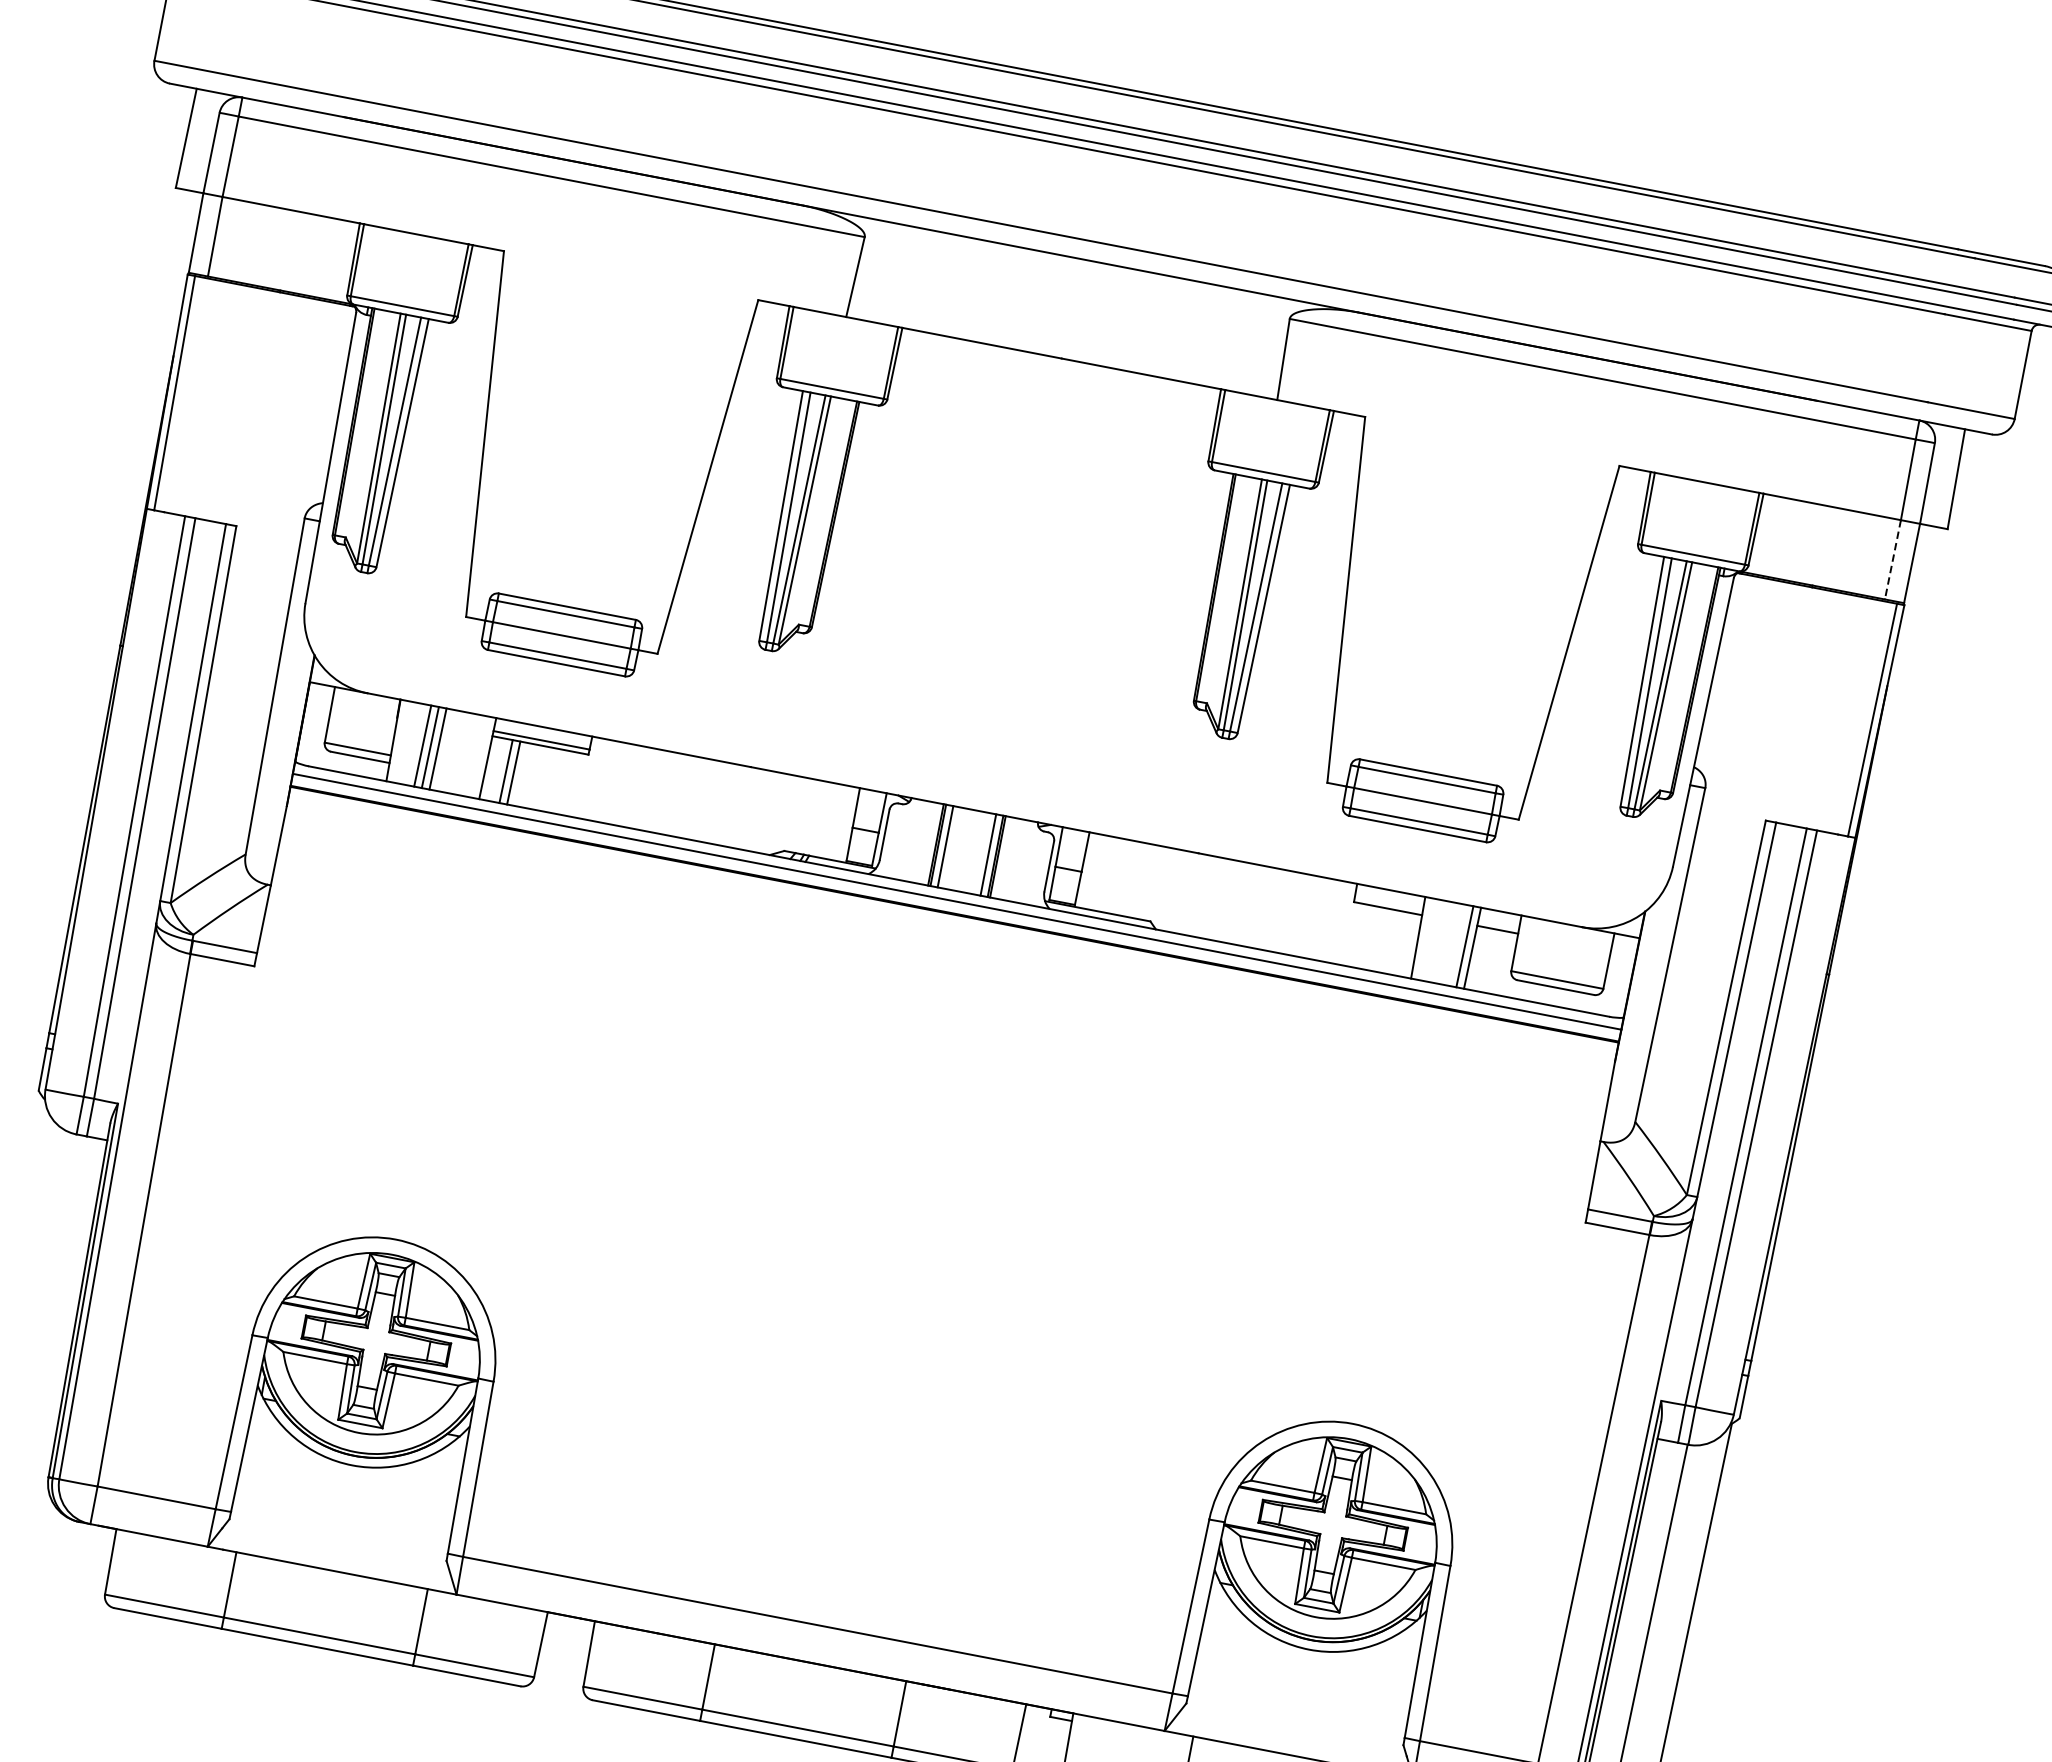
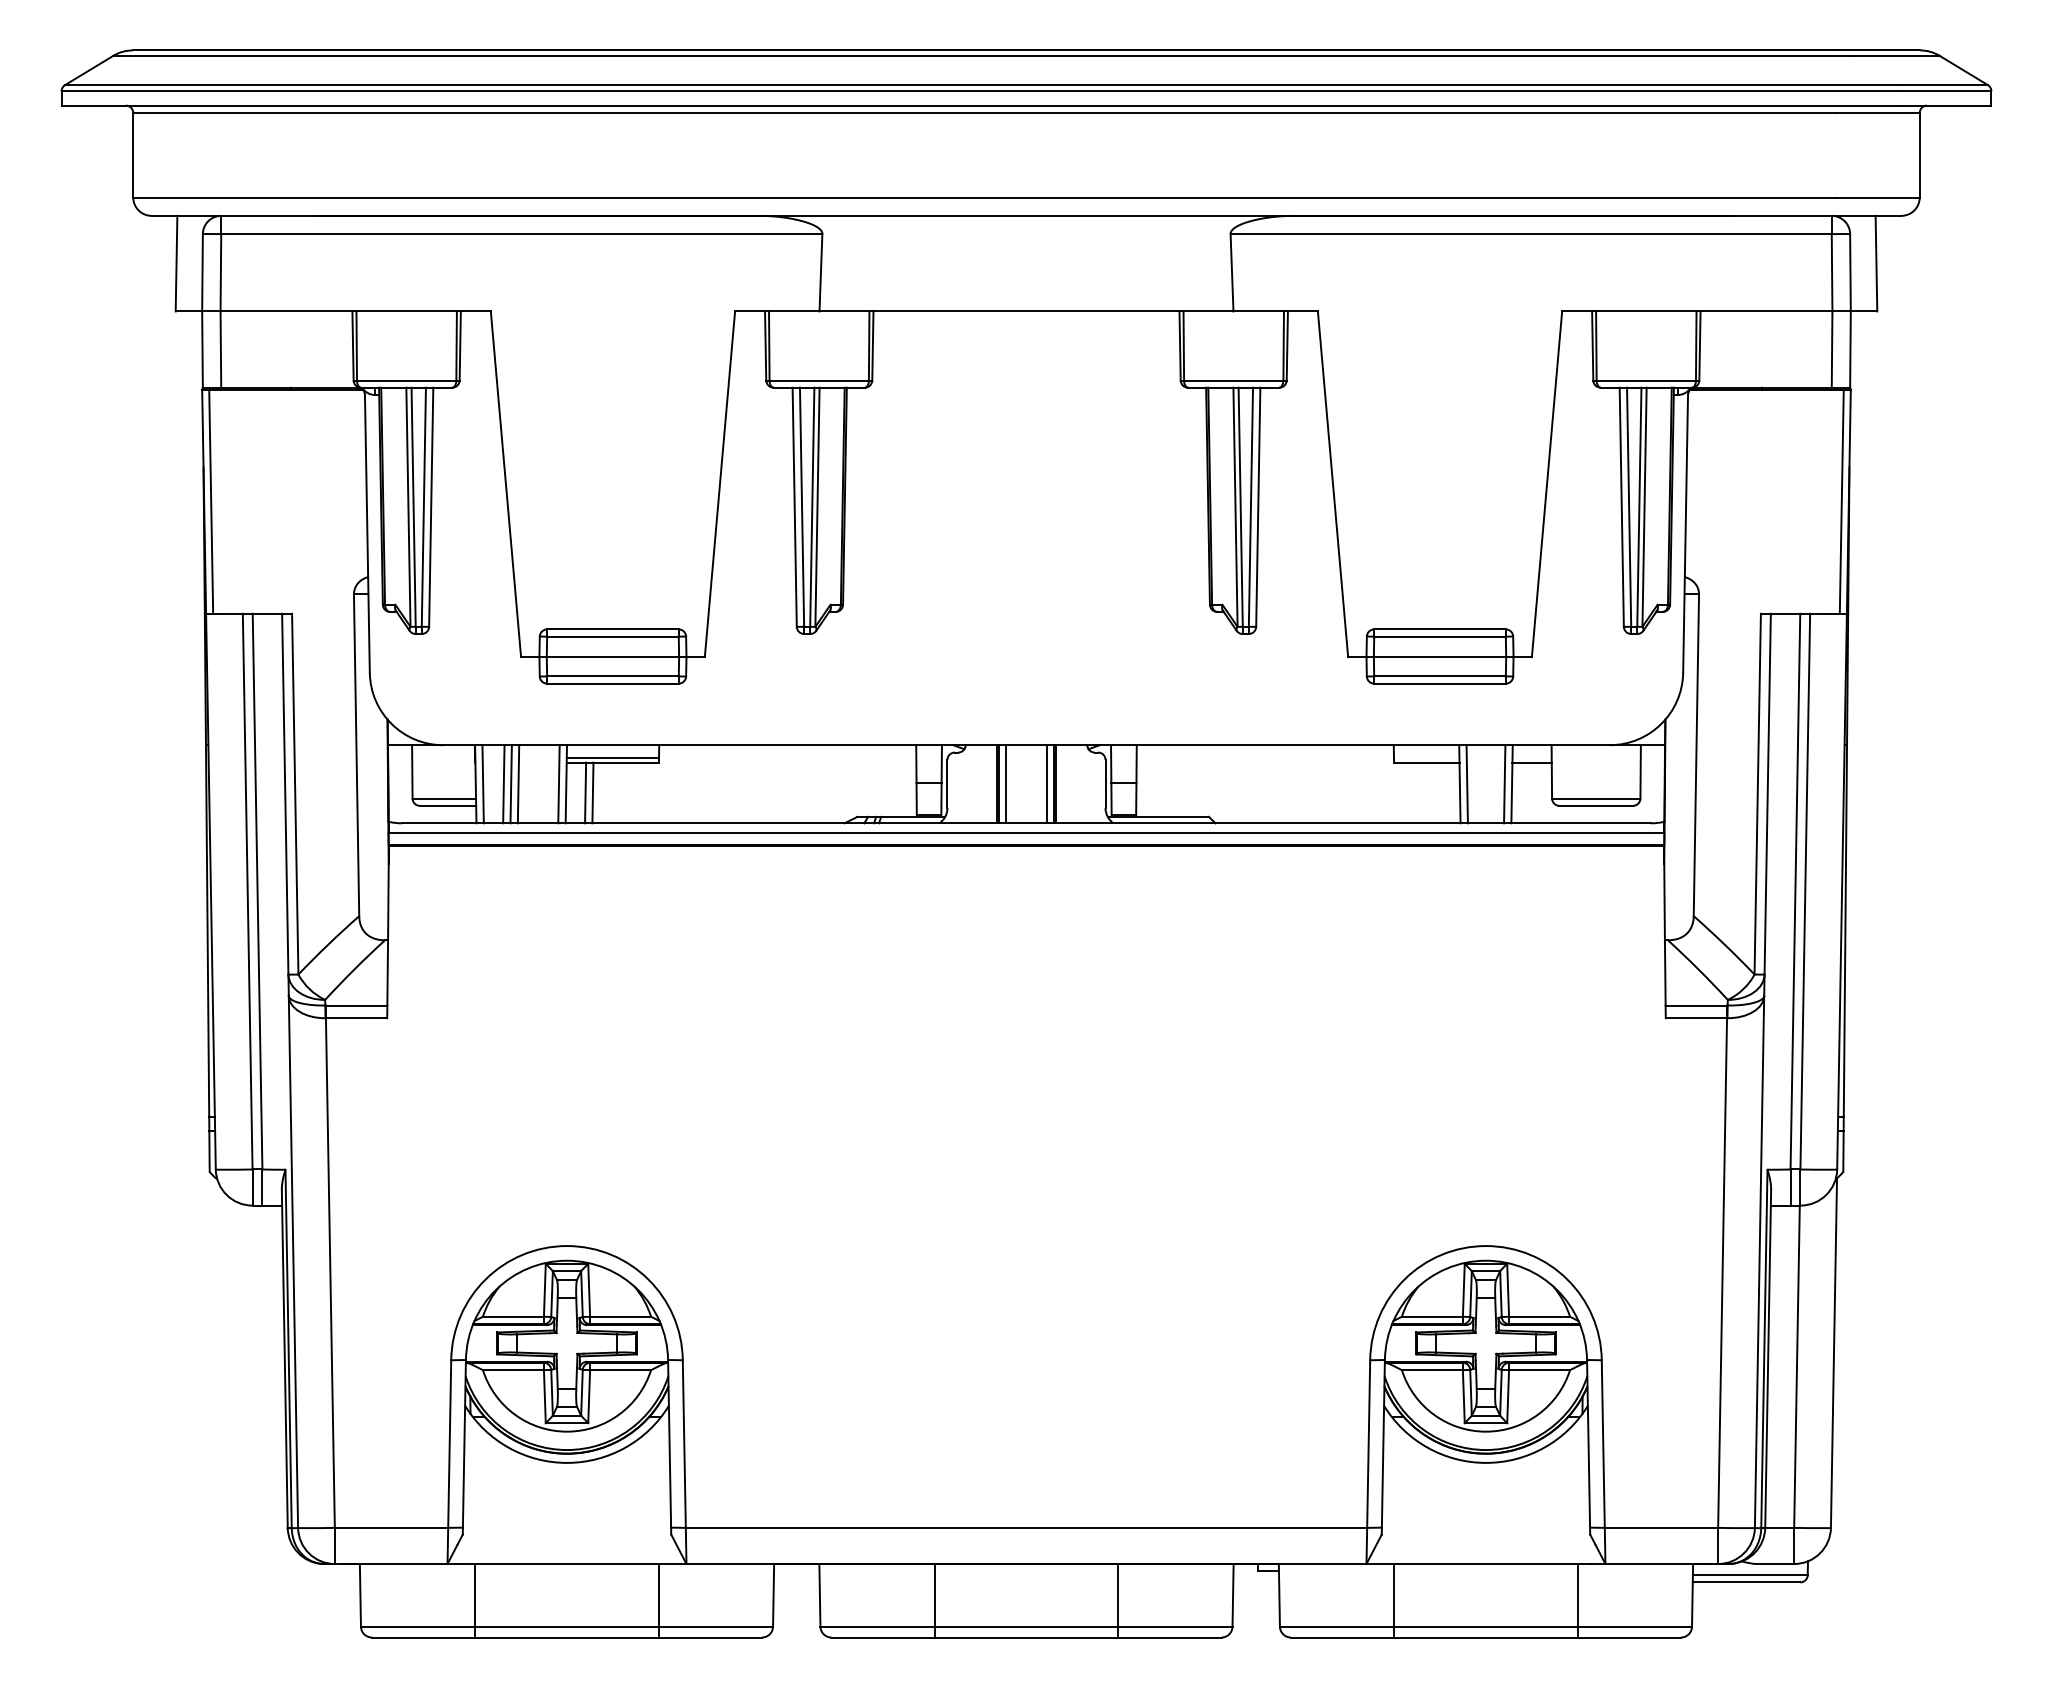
line: (1893, 560) -> (1832, 350), dashed -> solid
line: (400, 742) -> (482, 784), added
line: (479, 757) -> (558, 784), added
line: (1425, 939) -> (1466, 784), added

